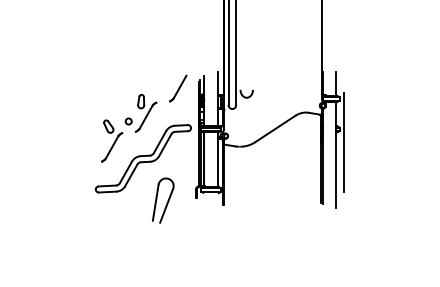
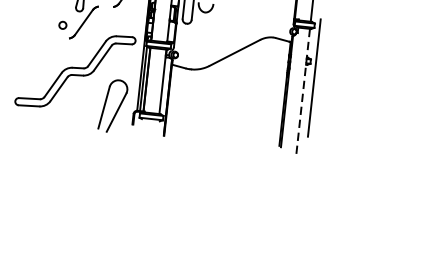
part: (112, 140) -> (41, 45), removed
line: (336, 155) -> (303, 92), solid -> dashed
part: (163, 200) -> (113, 106), moved

